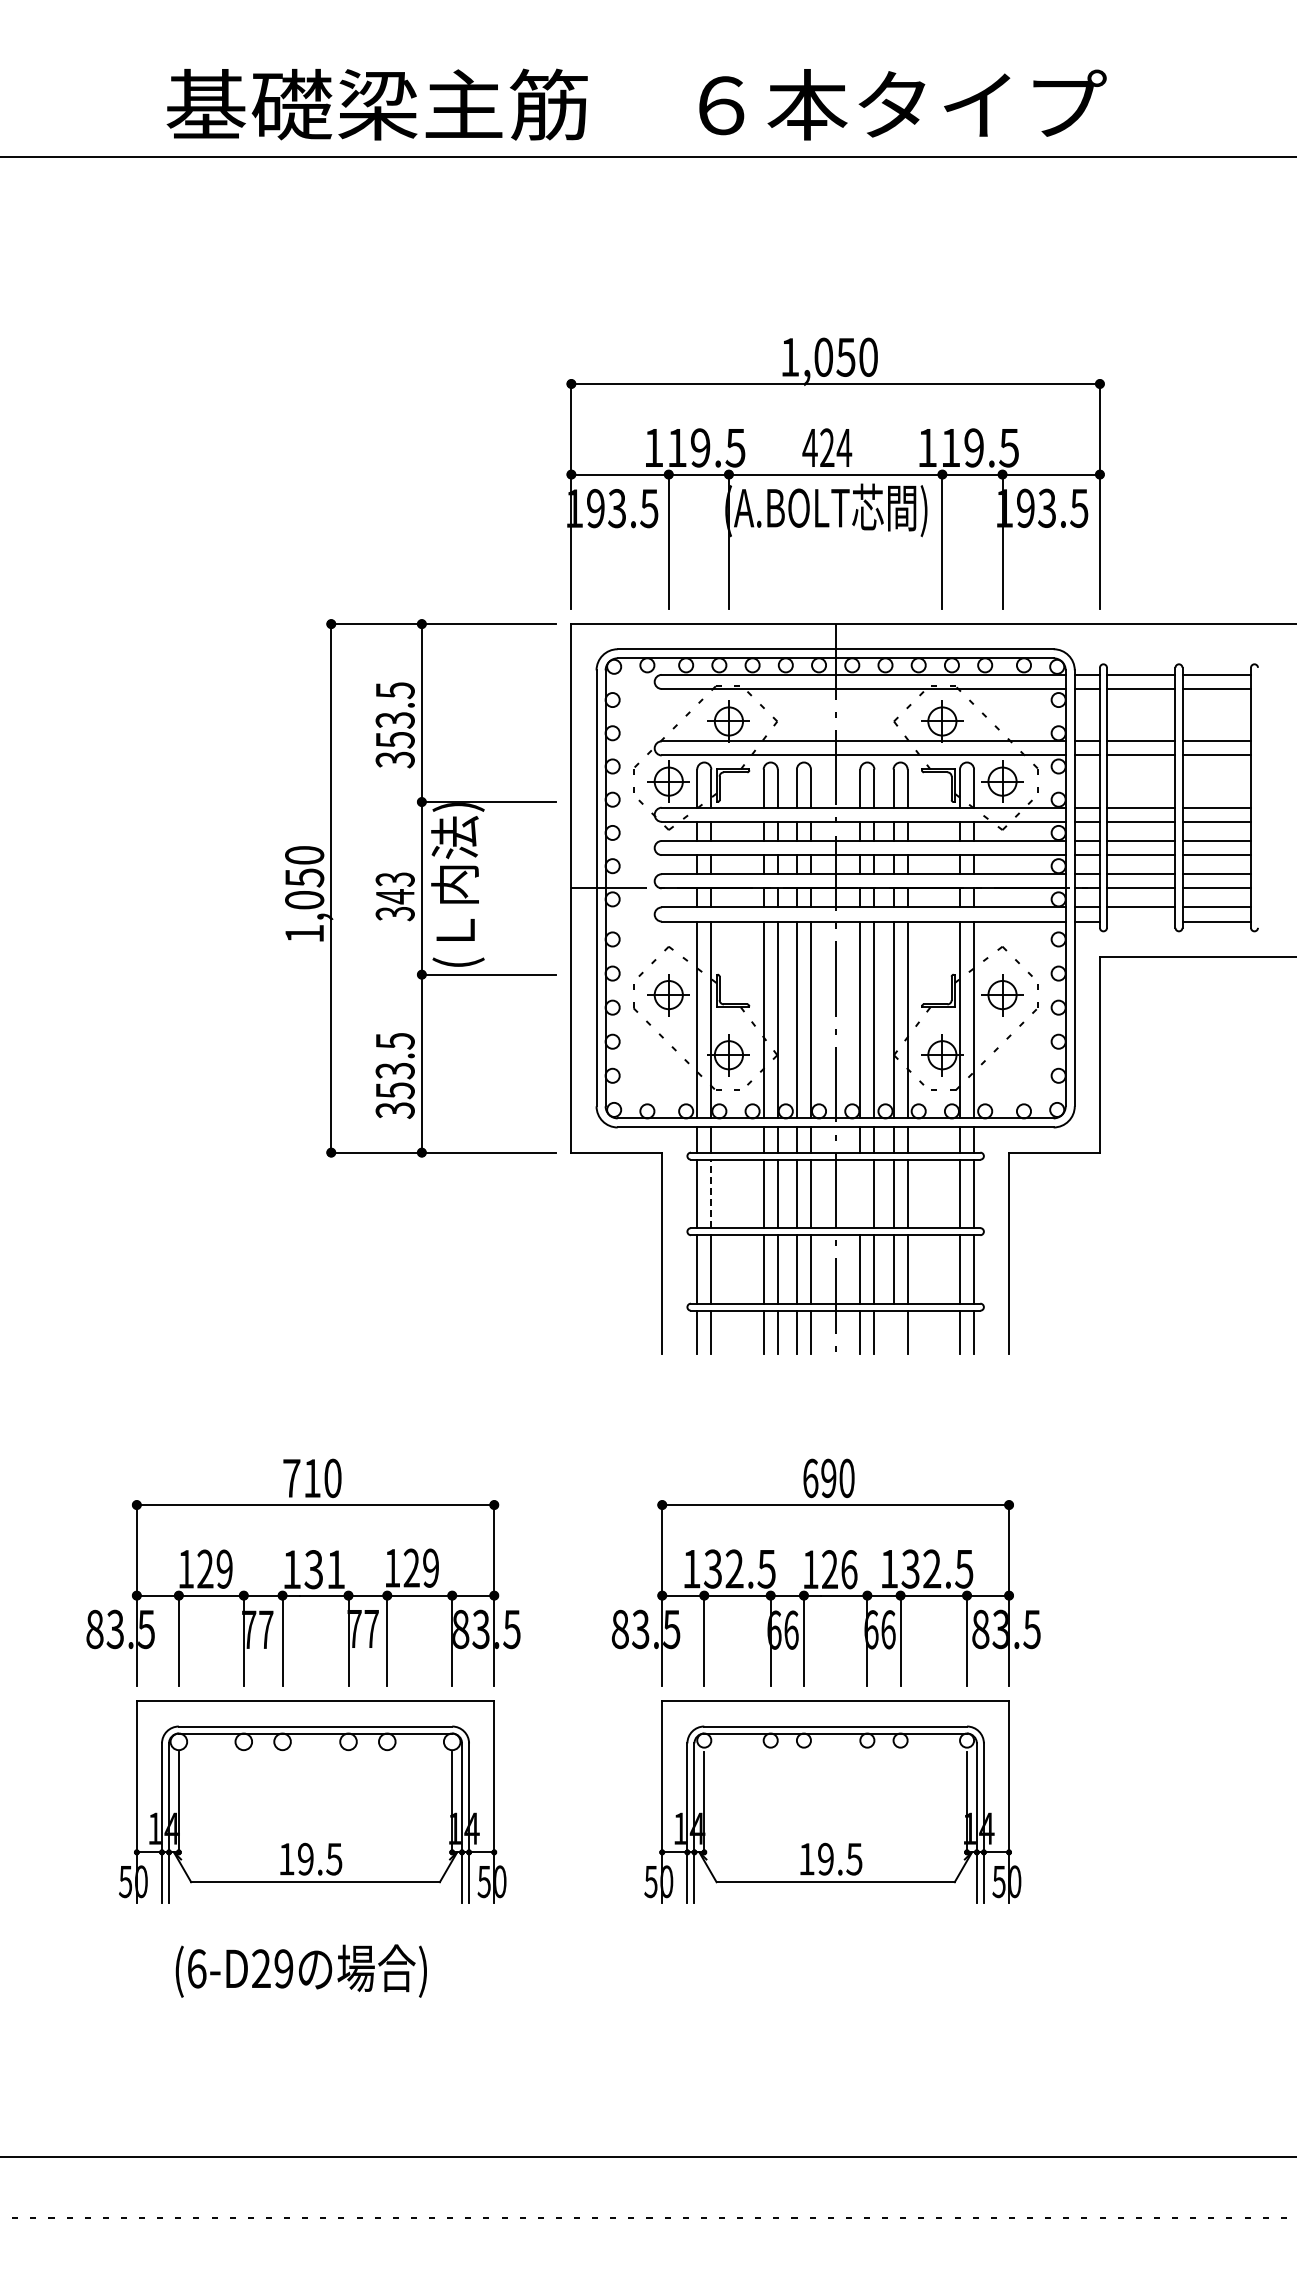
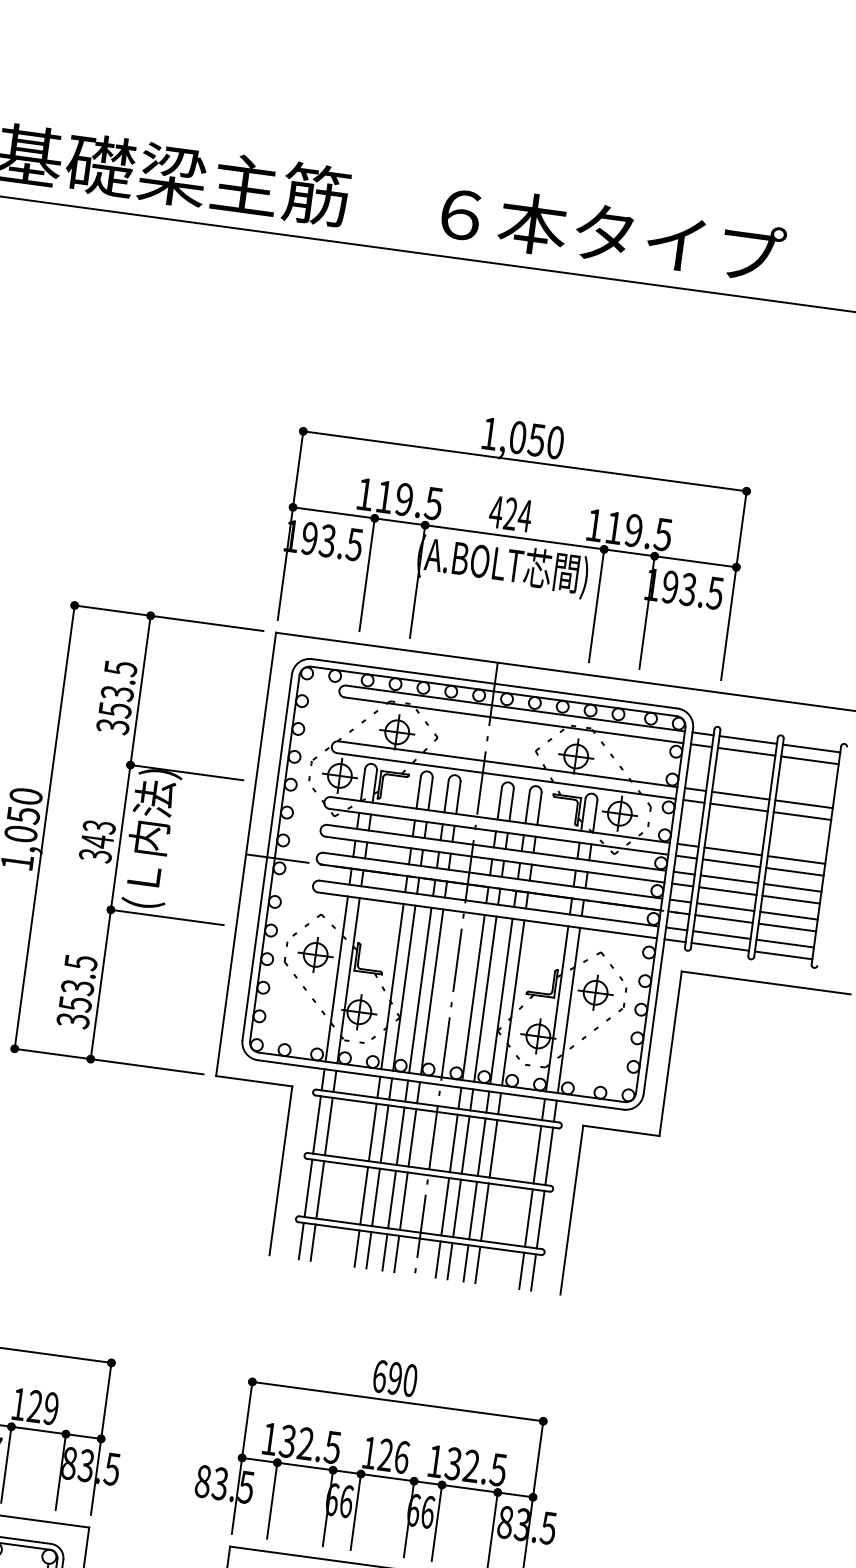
line: (1140, 921) -> (719, 946), added
line: (711, 1193) -> (329, 1126), dashed -> solid
line: (860, 1193) -> (454, 1143), added
line: (893, 1332) -> (465, 1263), added

